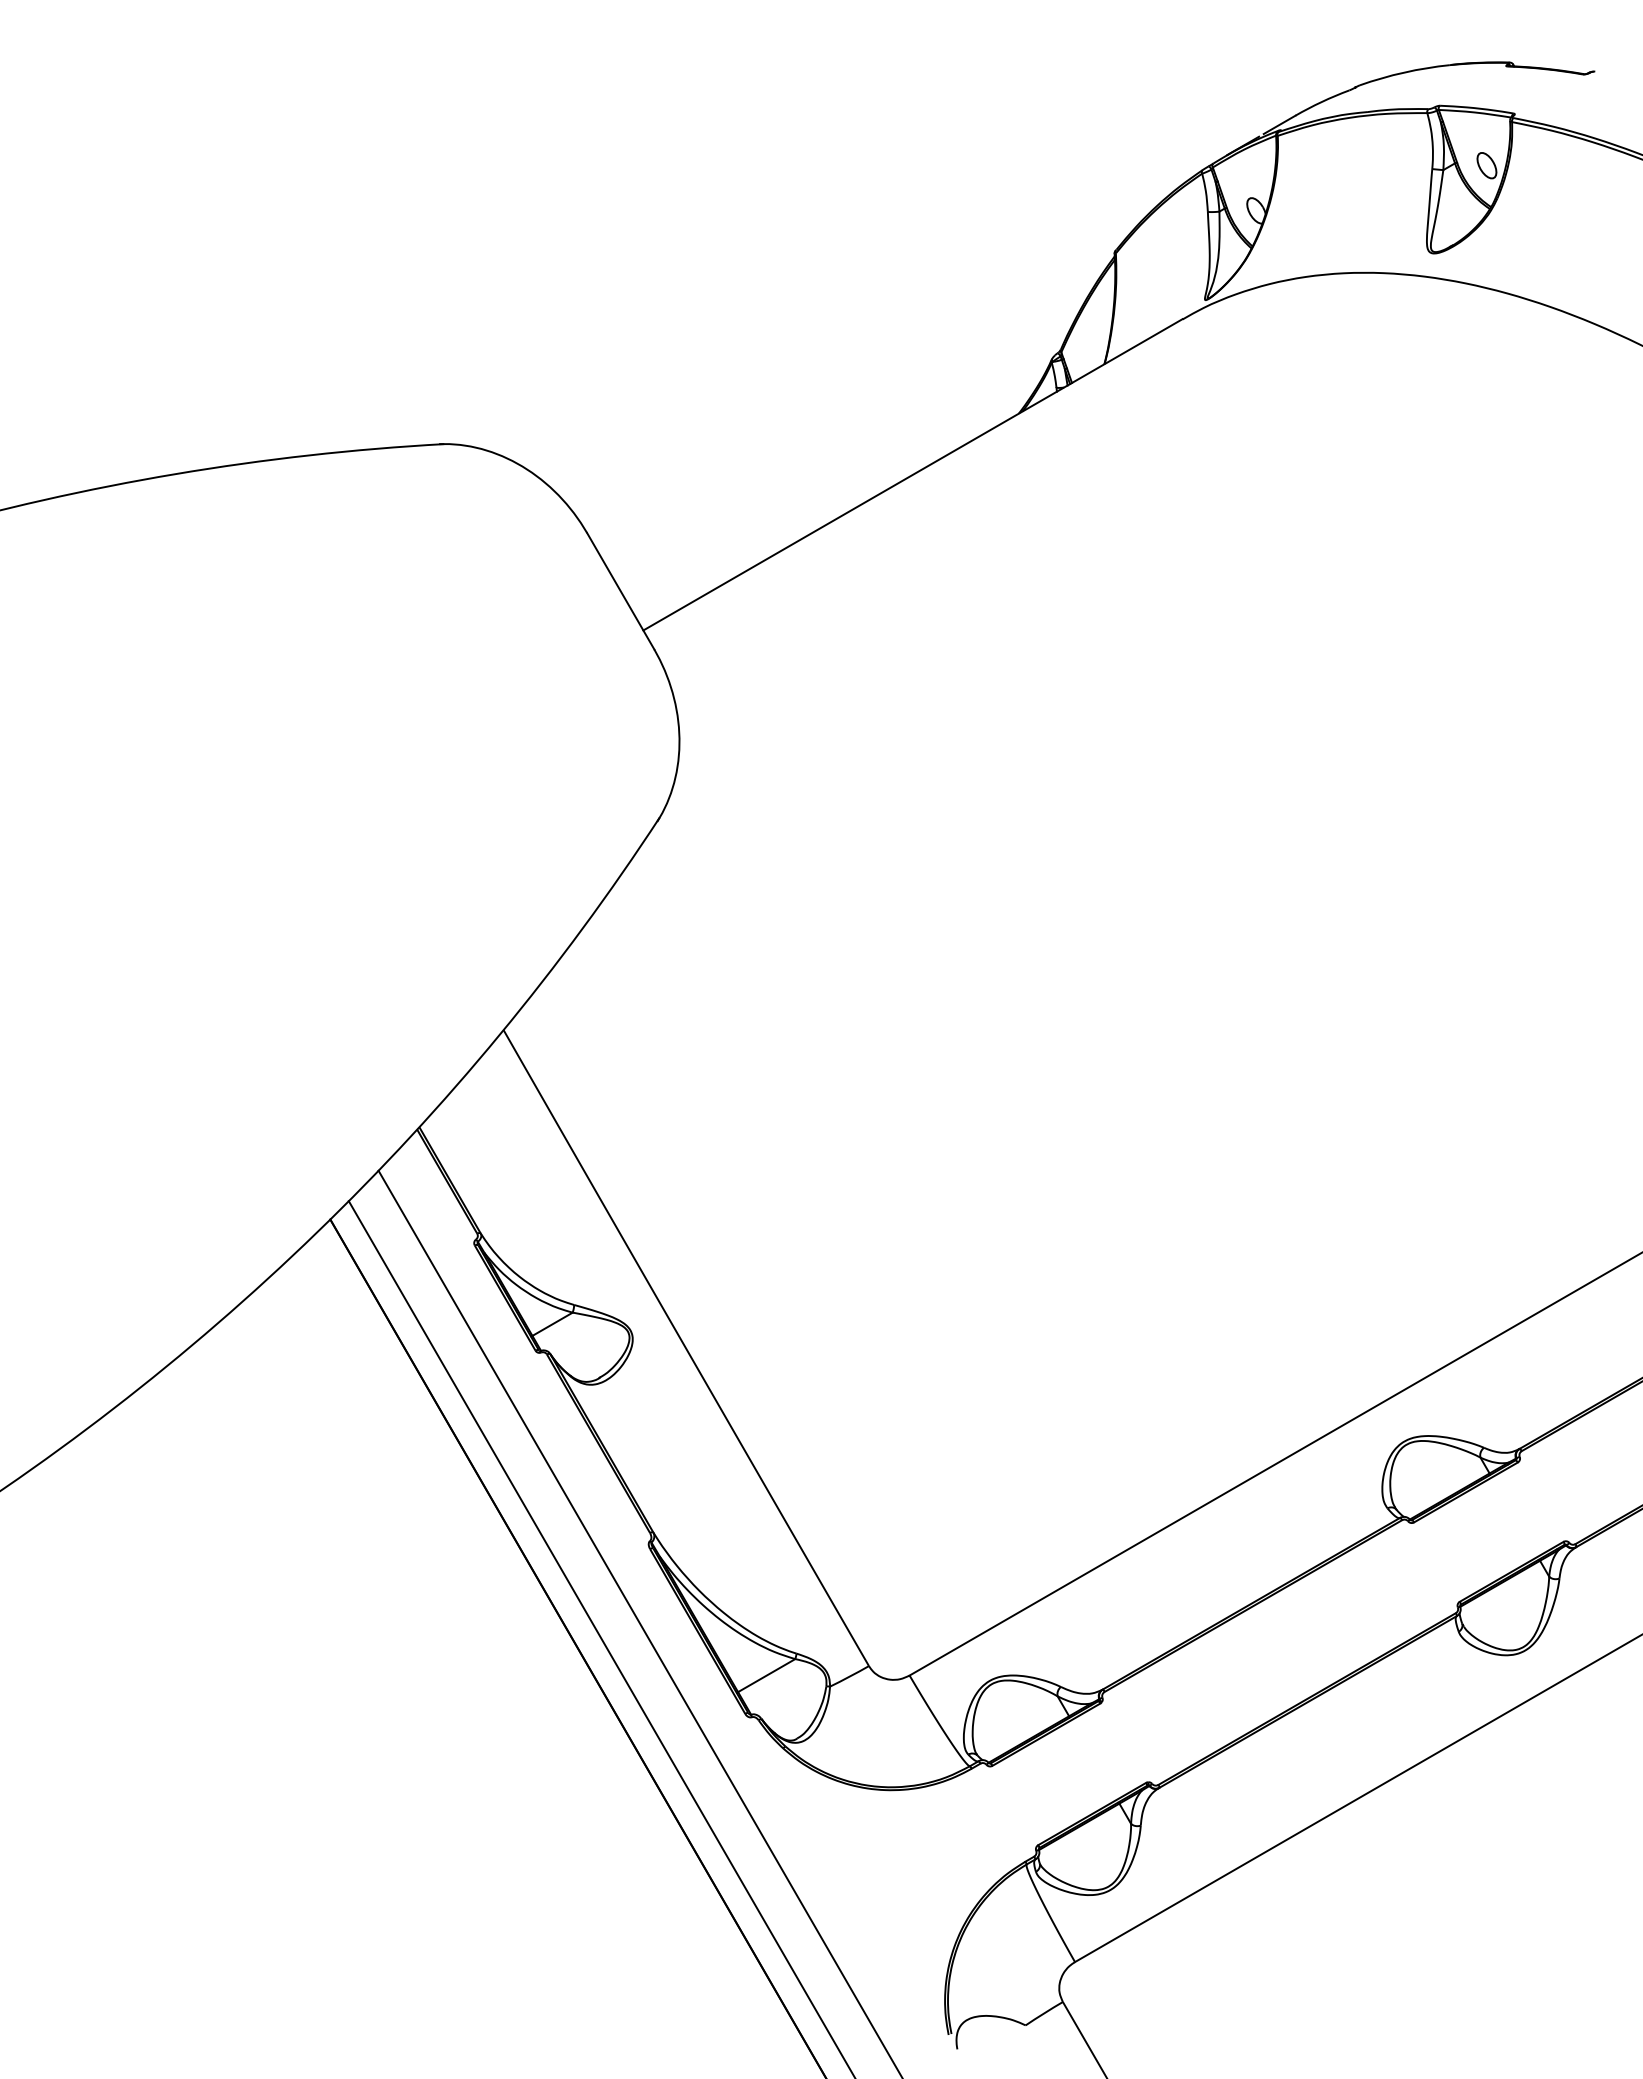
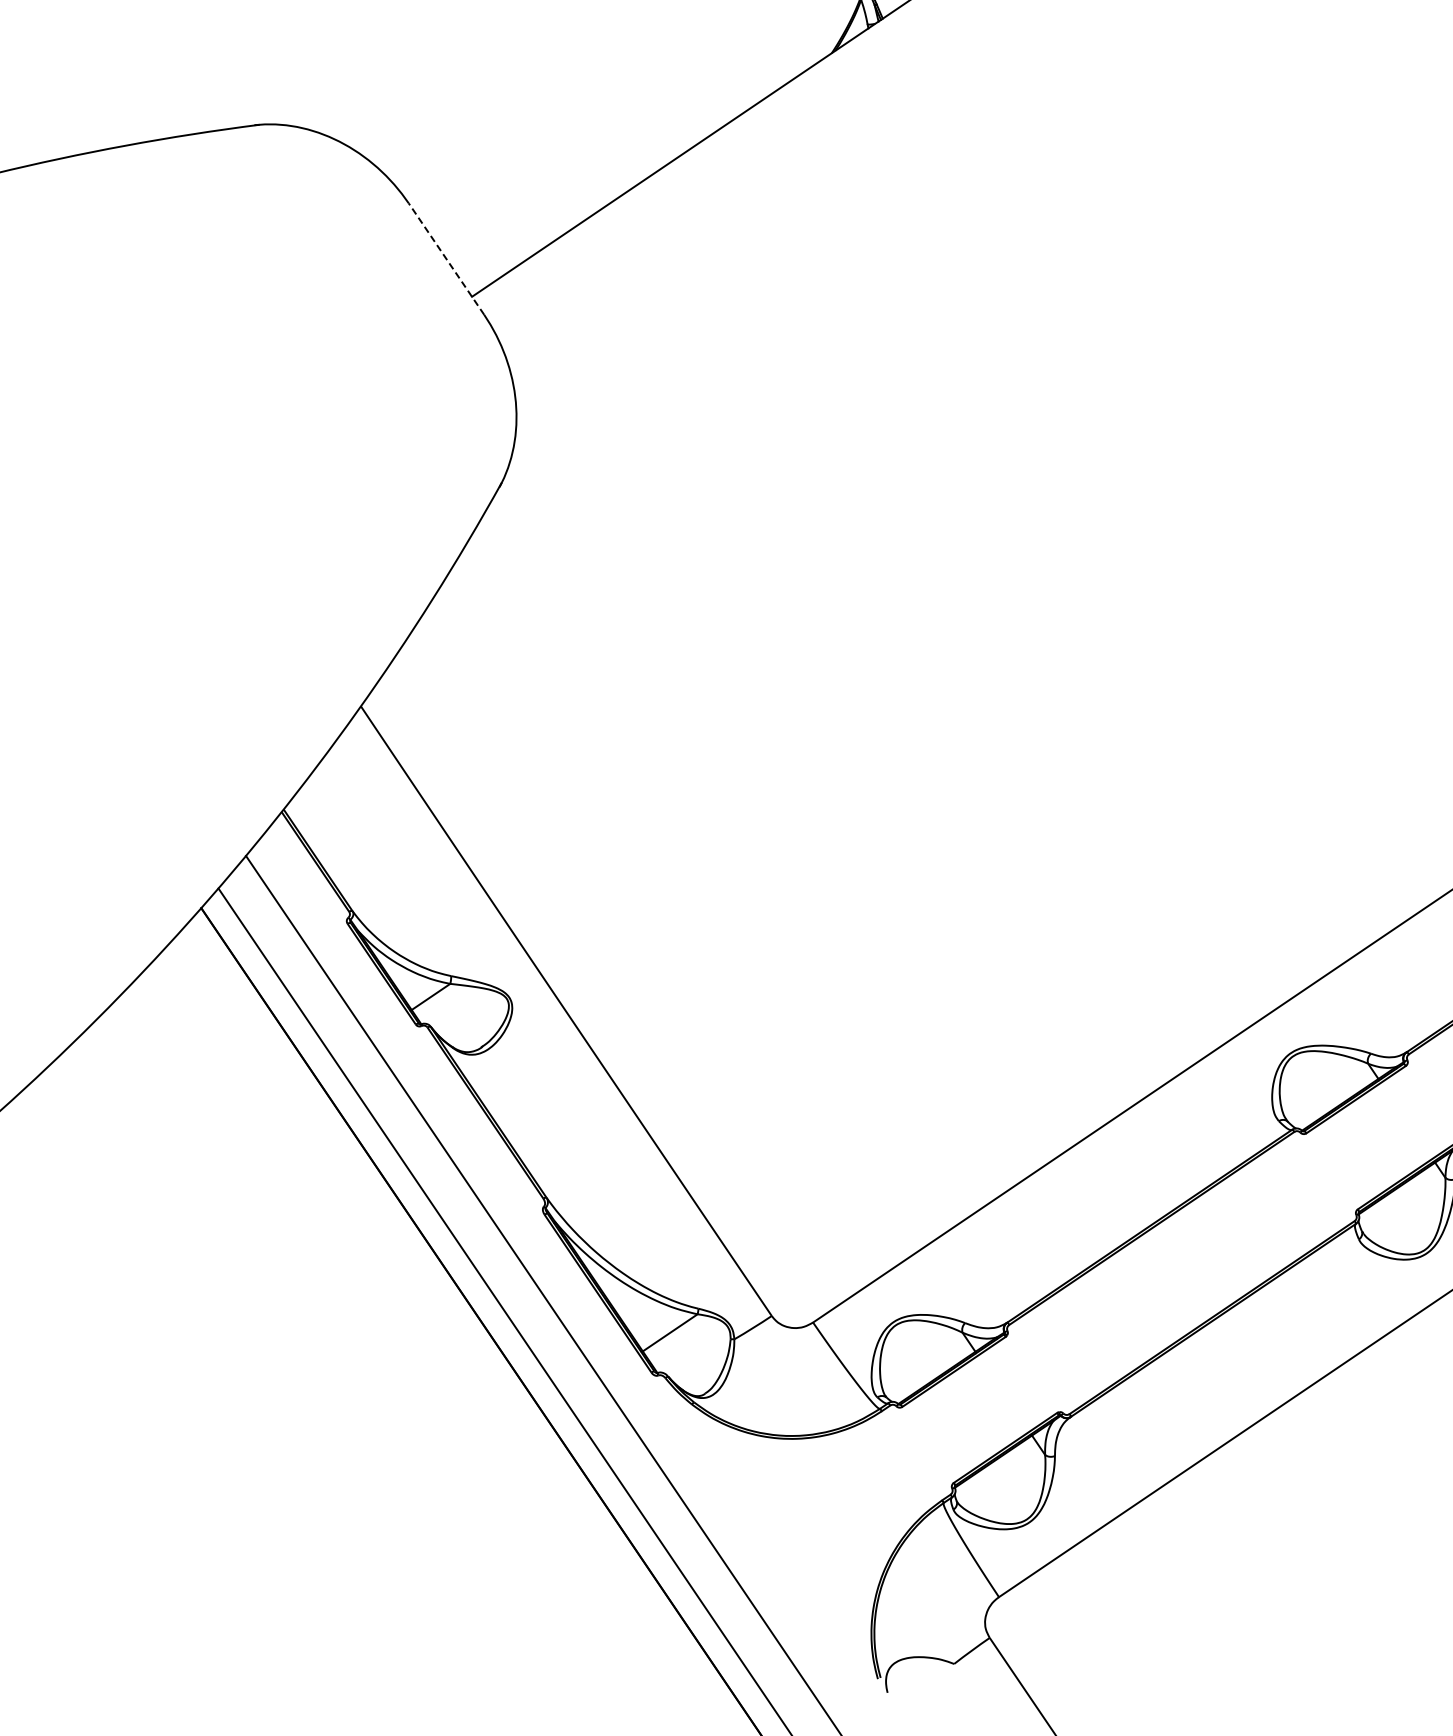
line: (620, 590) -> (446, 258), solid -> dashed

